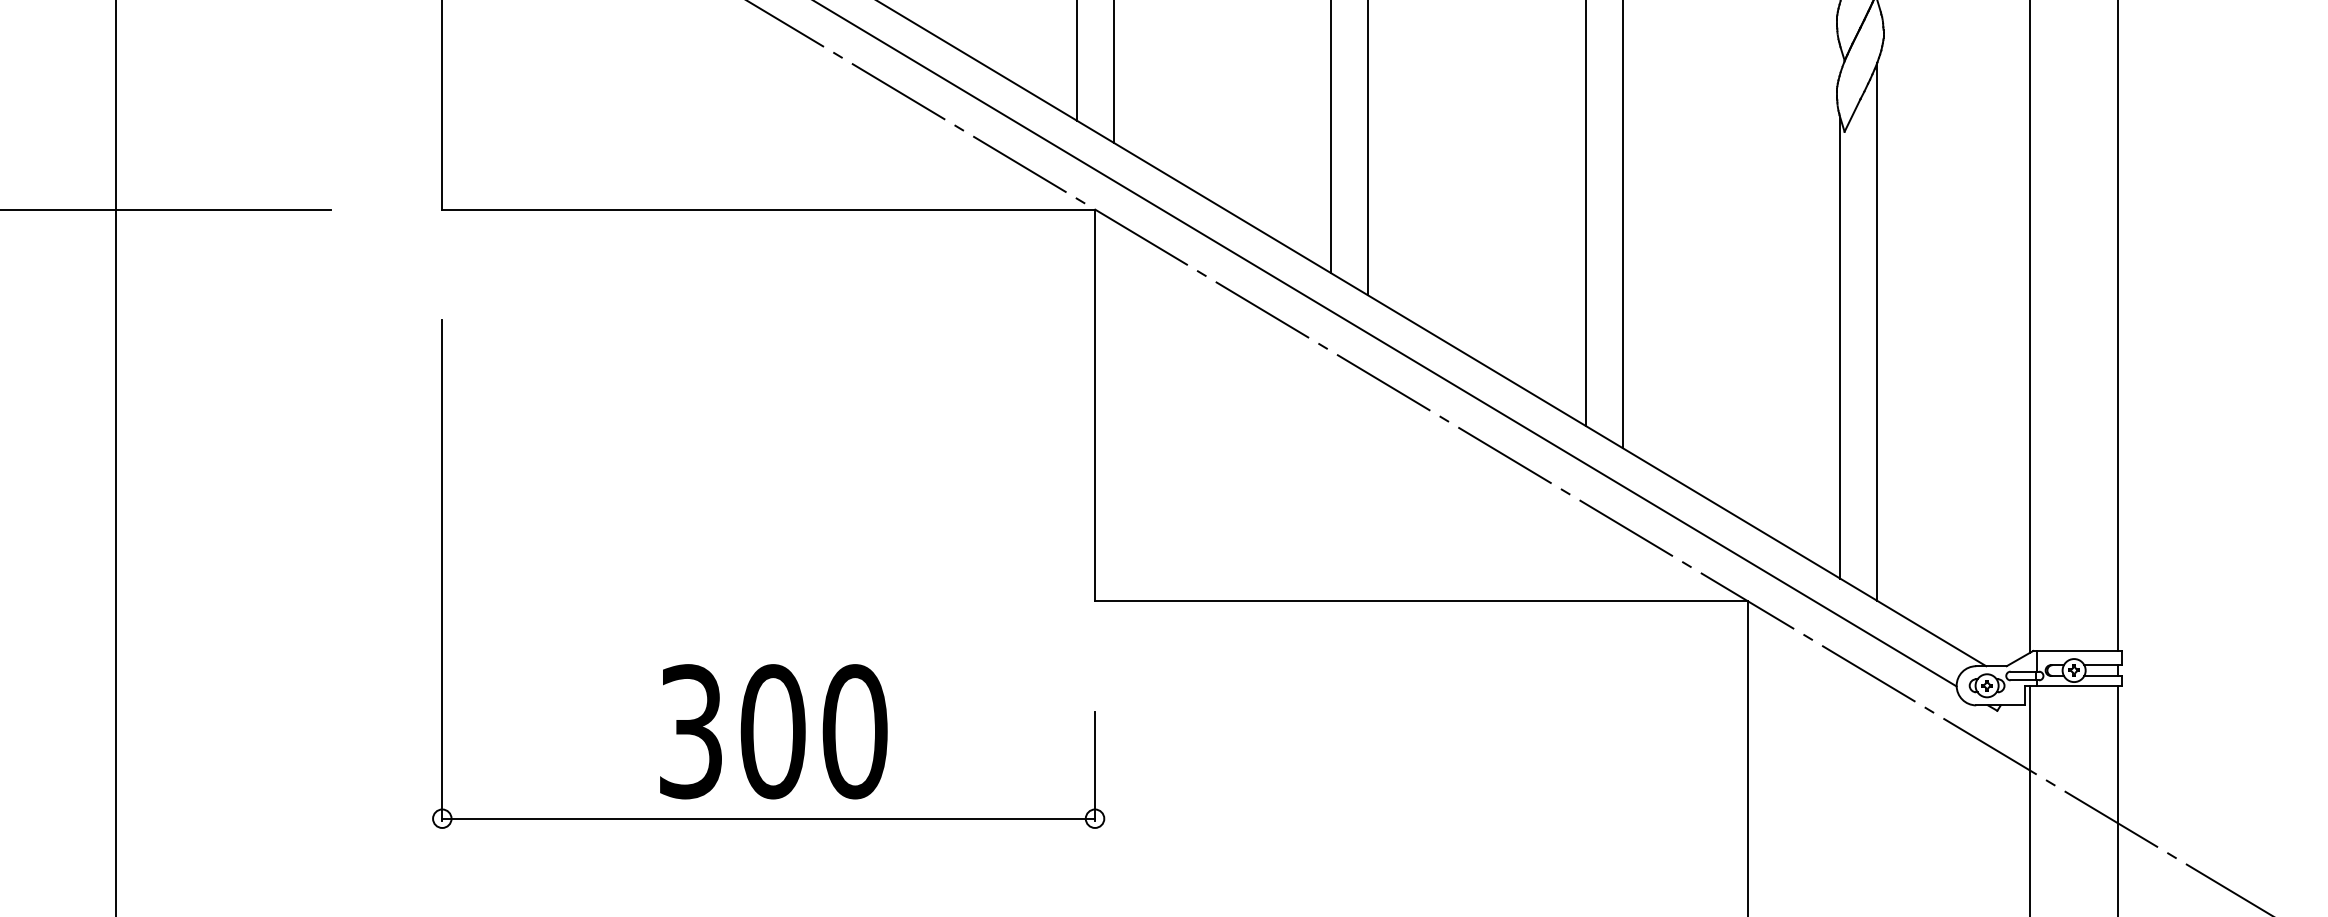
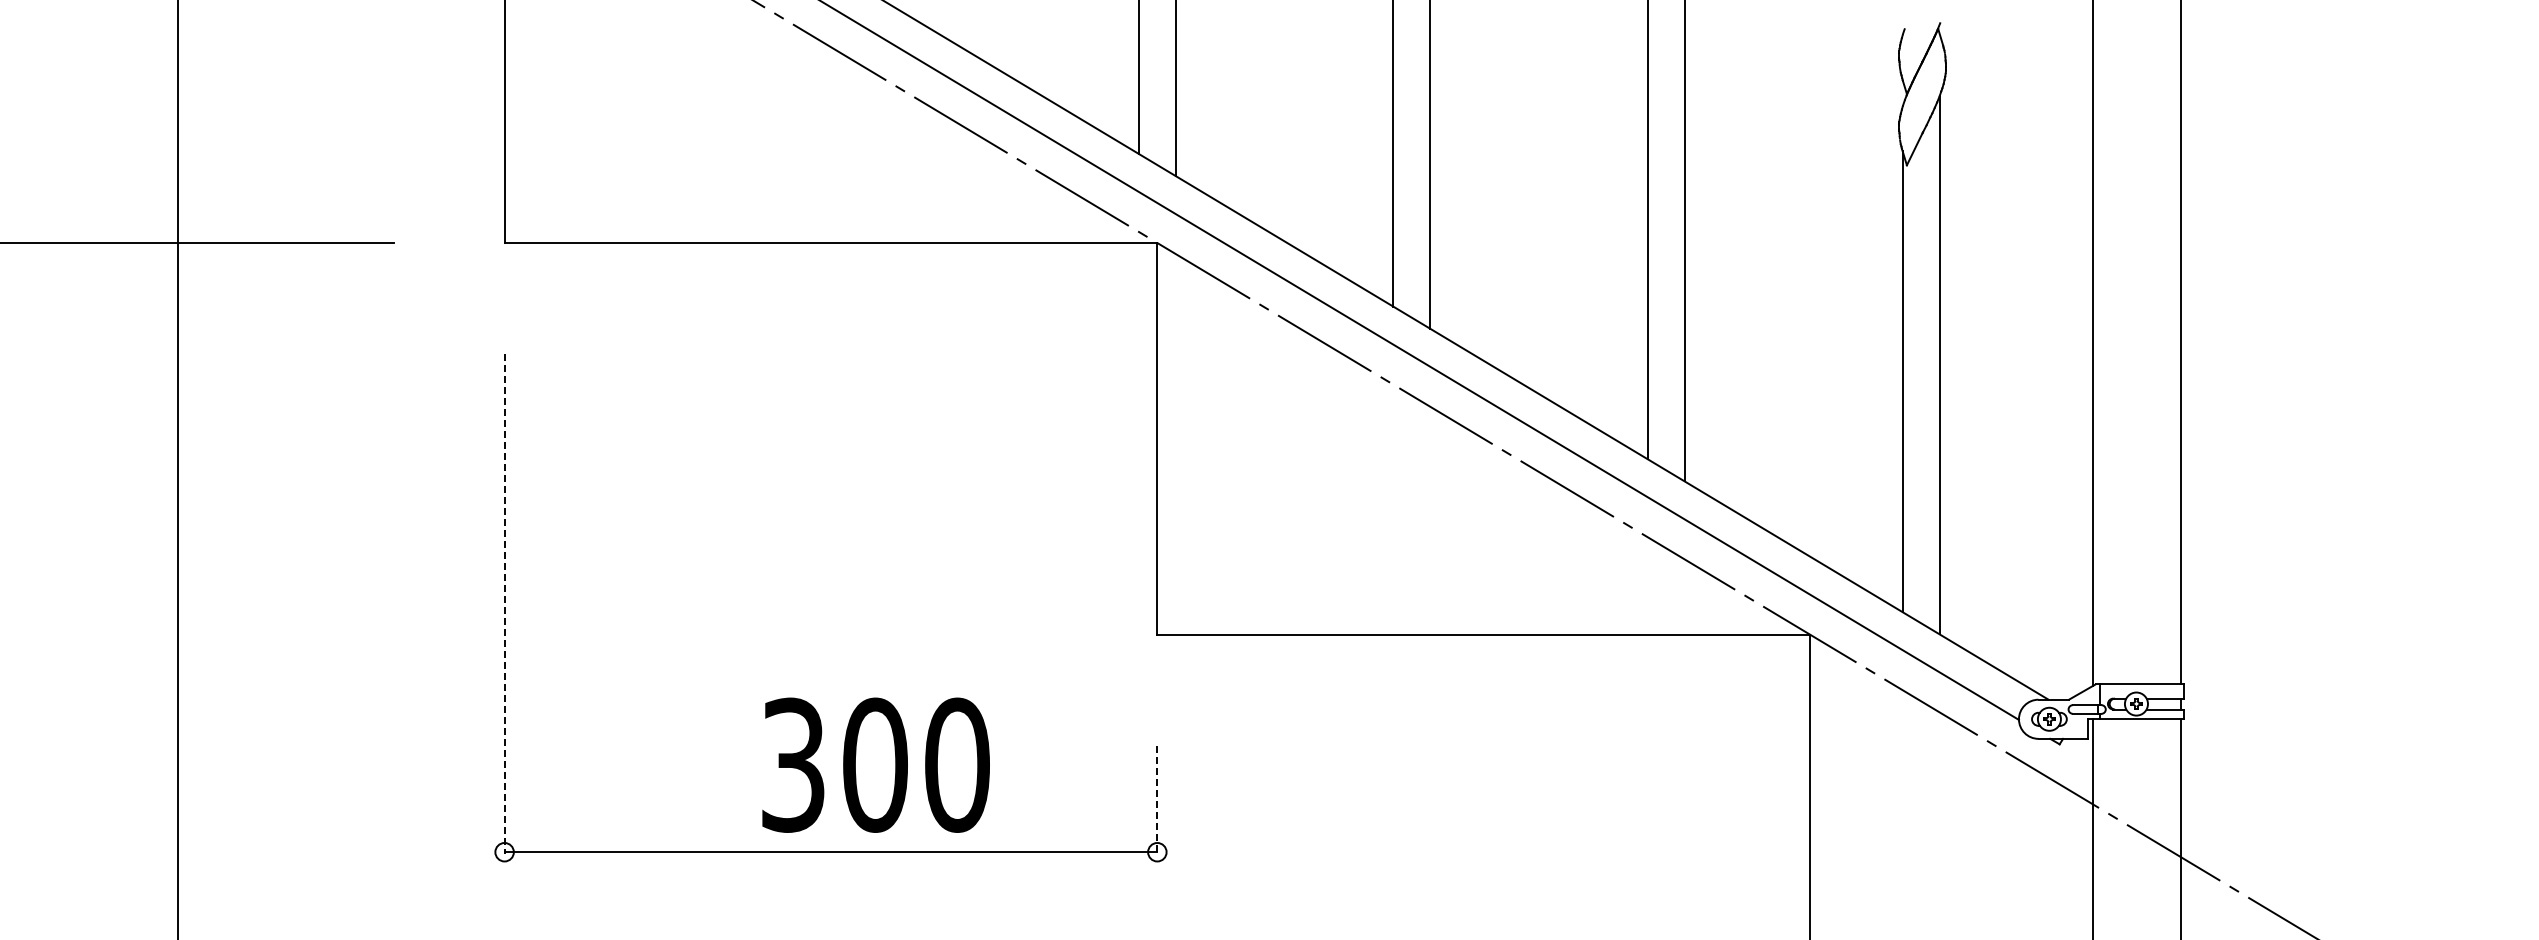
line: (442, 571) -> (504, 604), solid -> dashed
text: (773, 731) -> (875, 764), moved
line: (1095, 767) -> (1157, 800), solid -> dashed

